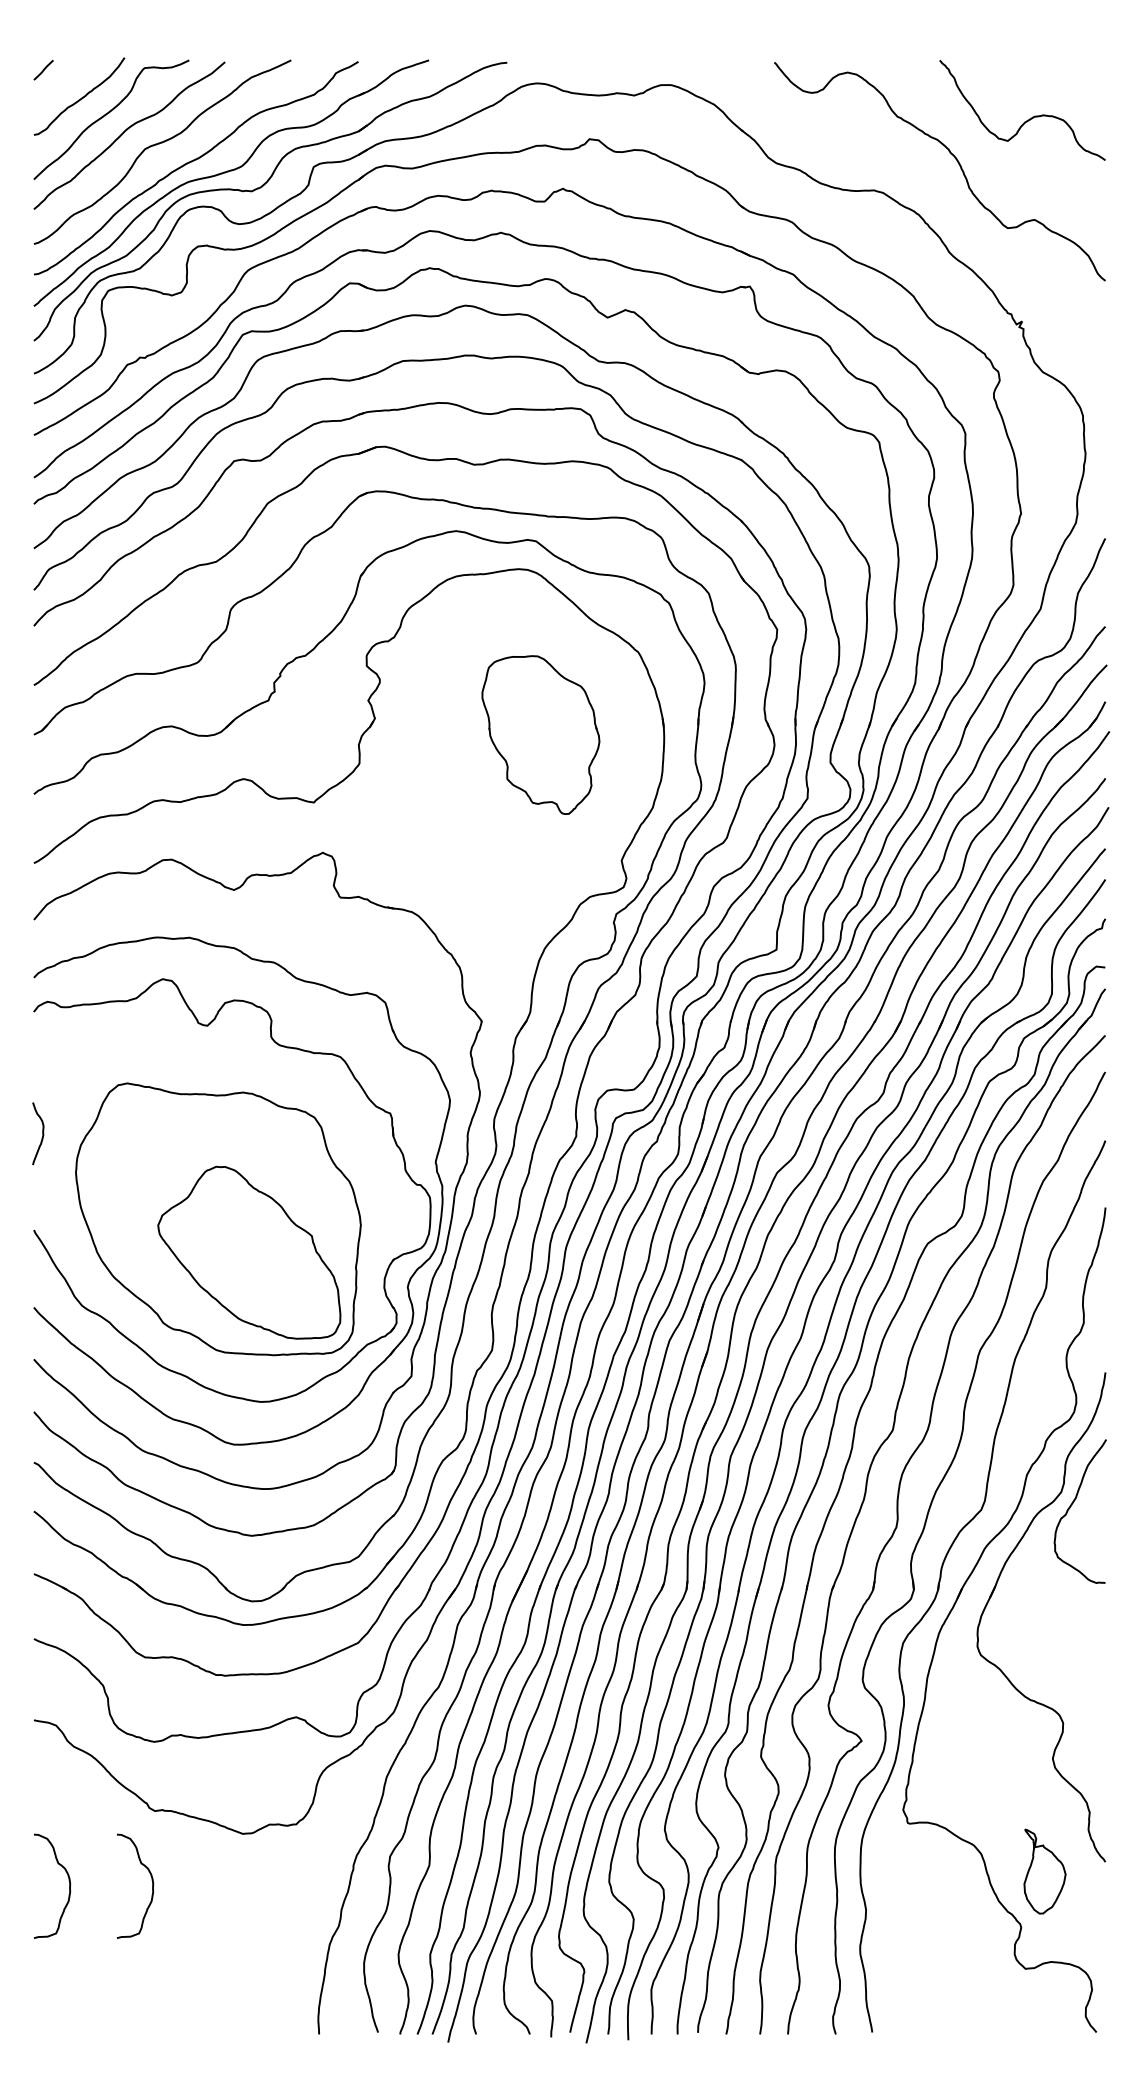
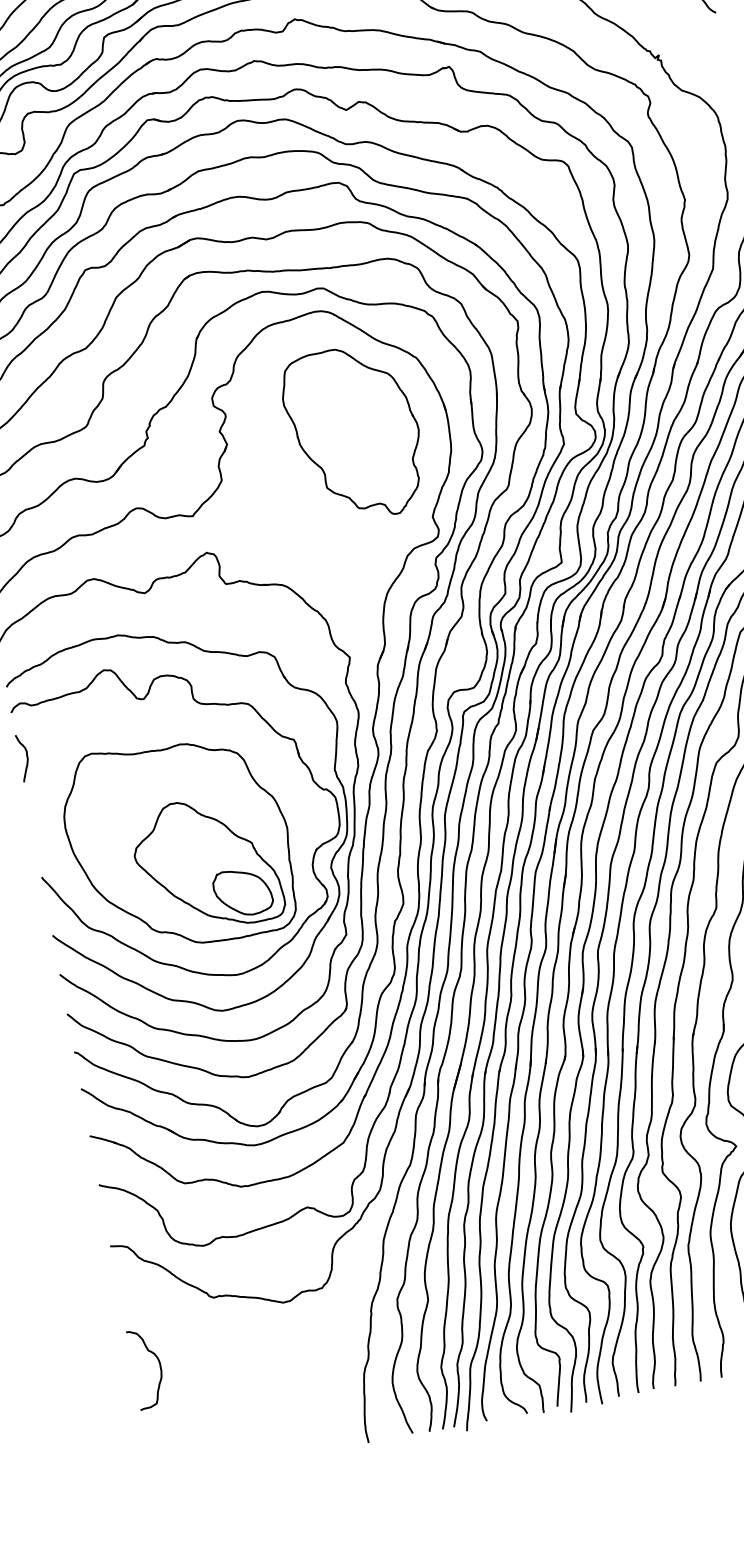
part: (540, 734) -> (353, 433), size x1.43
curve: (42, 1133) -> (26, 757), moved
part: (288, 1297) -> (242, 892), added
curve: (151, 1880) -> (221, 1350), removed

